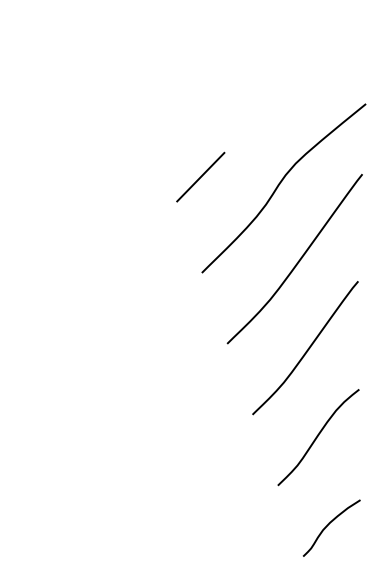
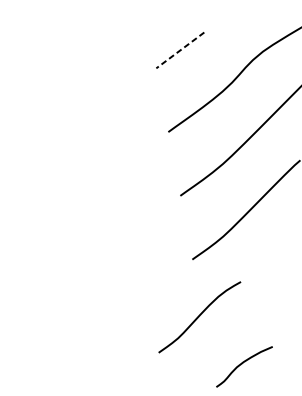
line: (200, 177) -> (180, 50), solid -> dashed
curve: (318, 436) -> (199, 316), moved

